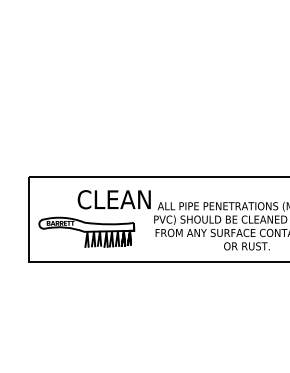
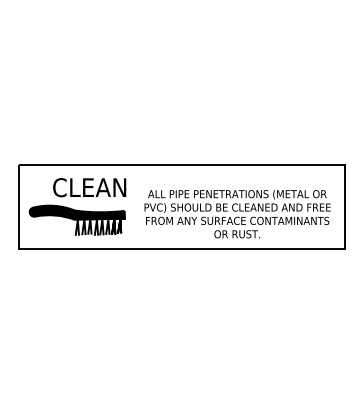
text: (114, 199) -> (89, 187), moved
fill: (86, 224) -> (76, 212), added

